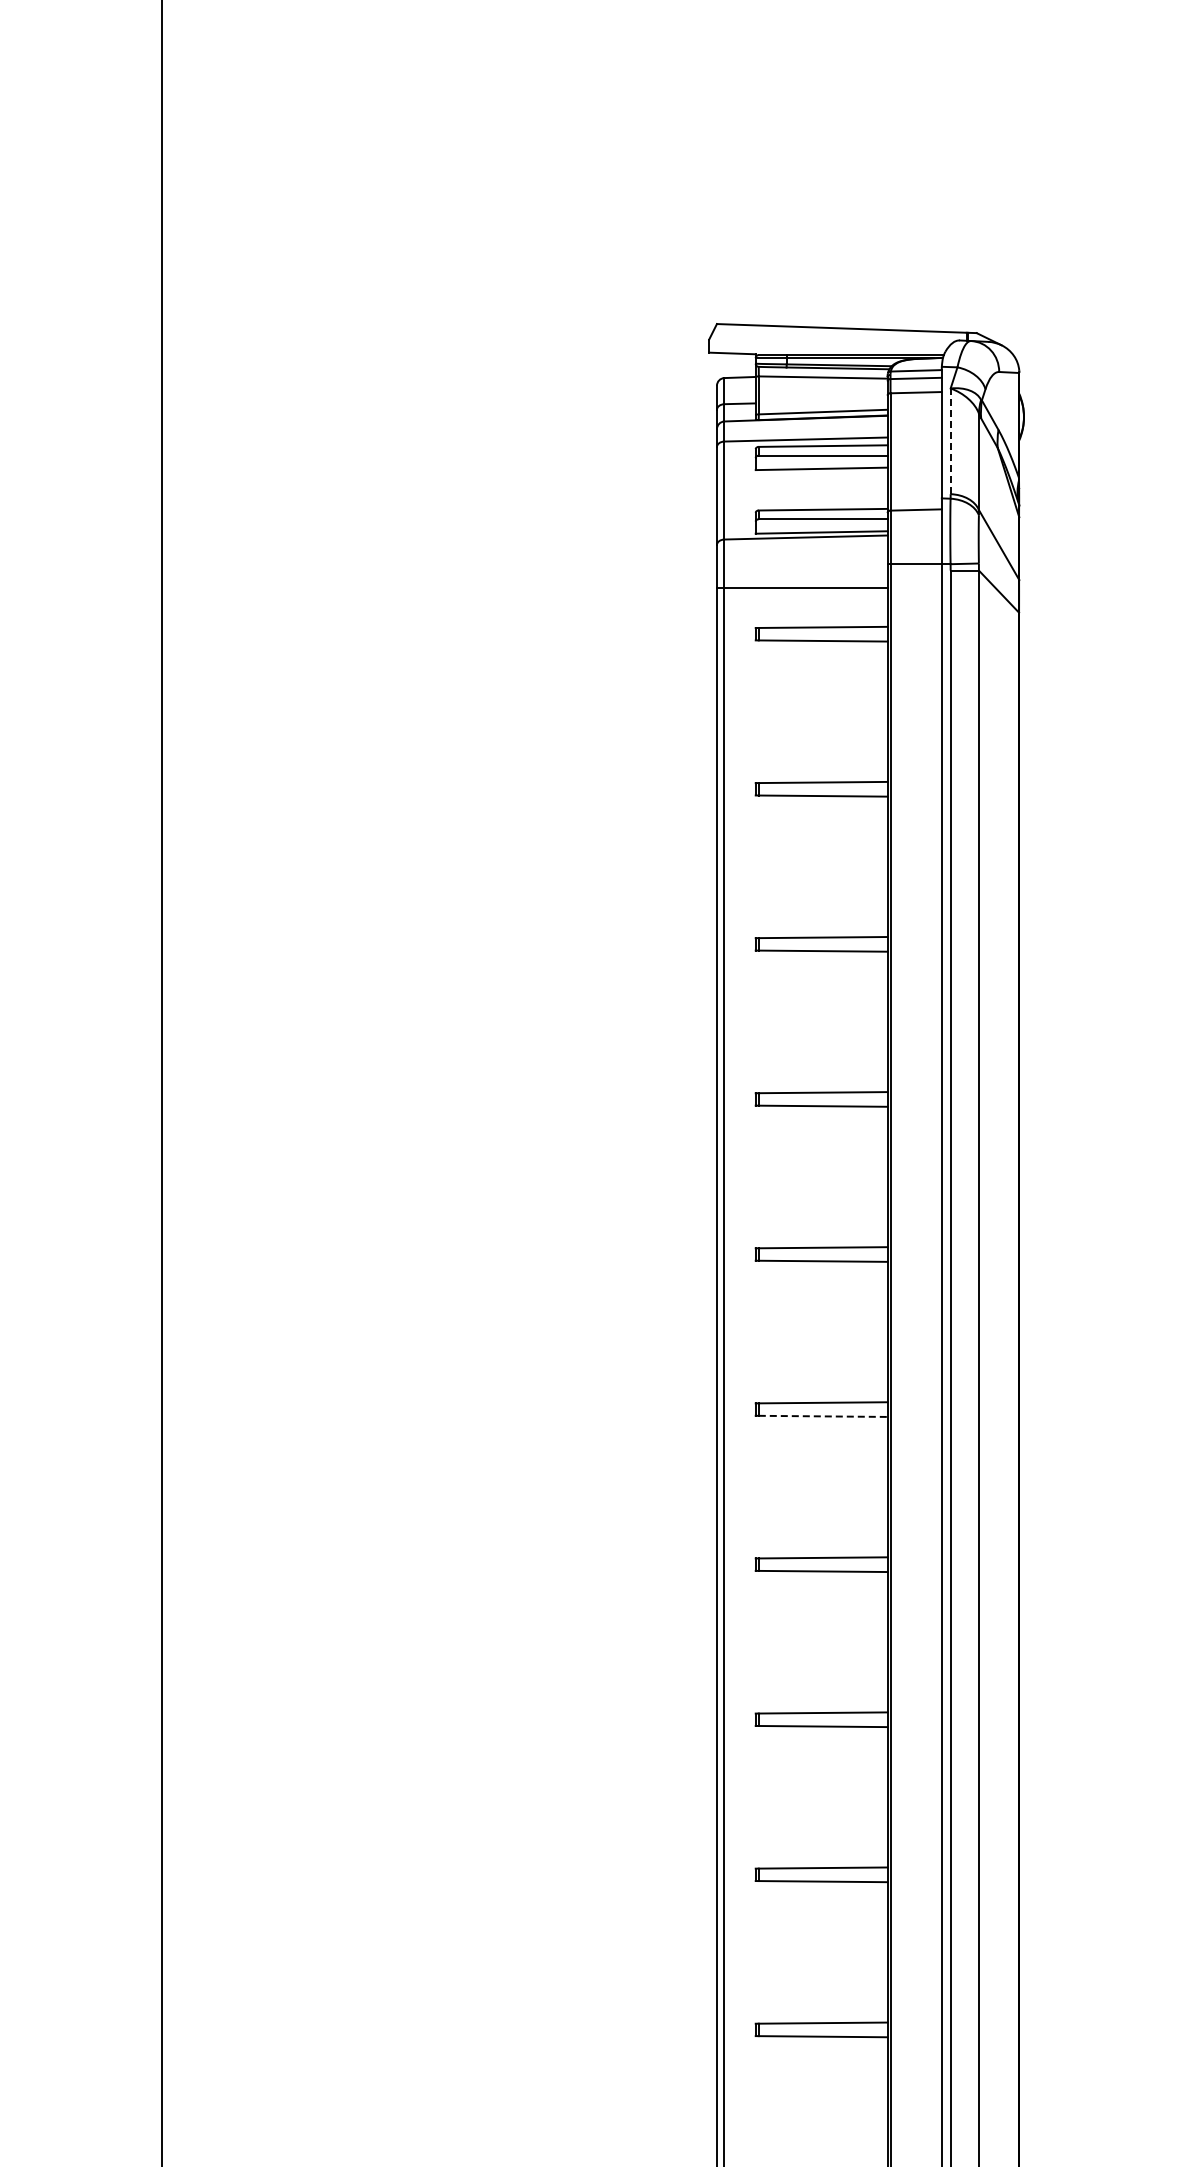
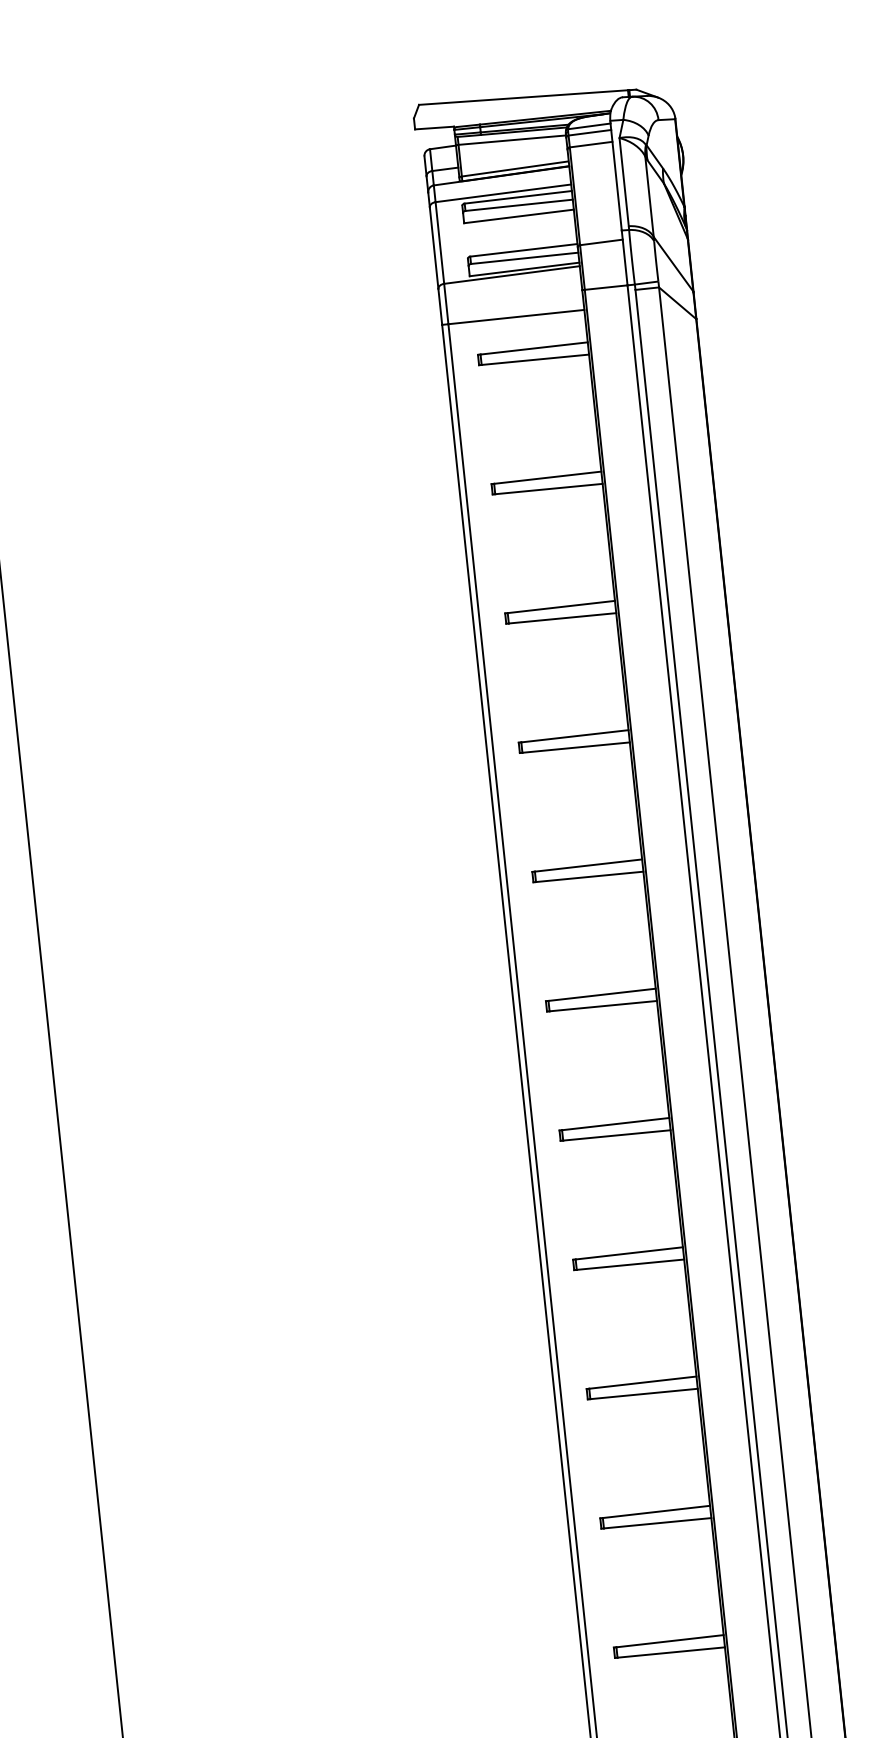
line: (950, 441) -> (624, 182), dashed -> solid
line: (823, 1416) -> (603, 1006), dashed -> solid

